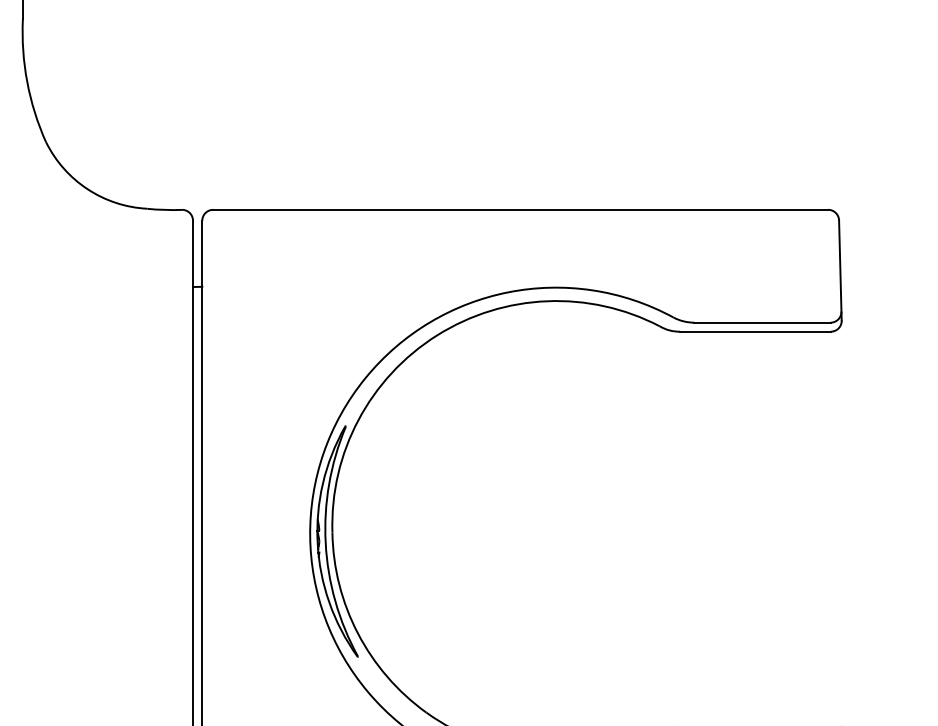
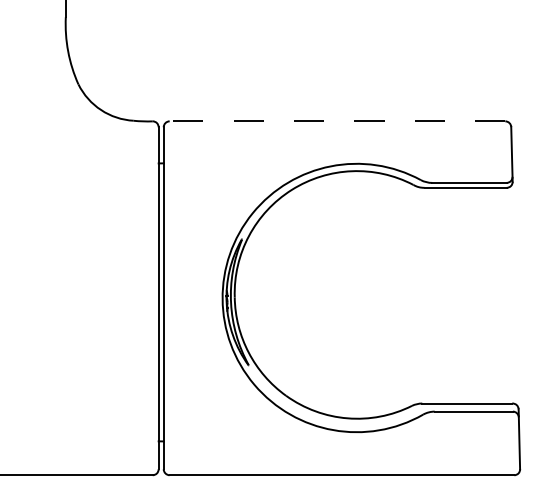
line: (520, 210) -> (337, 121), solid -> dashed

